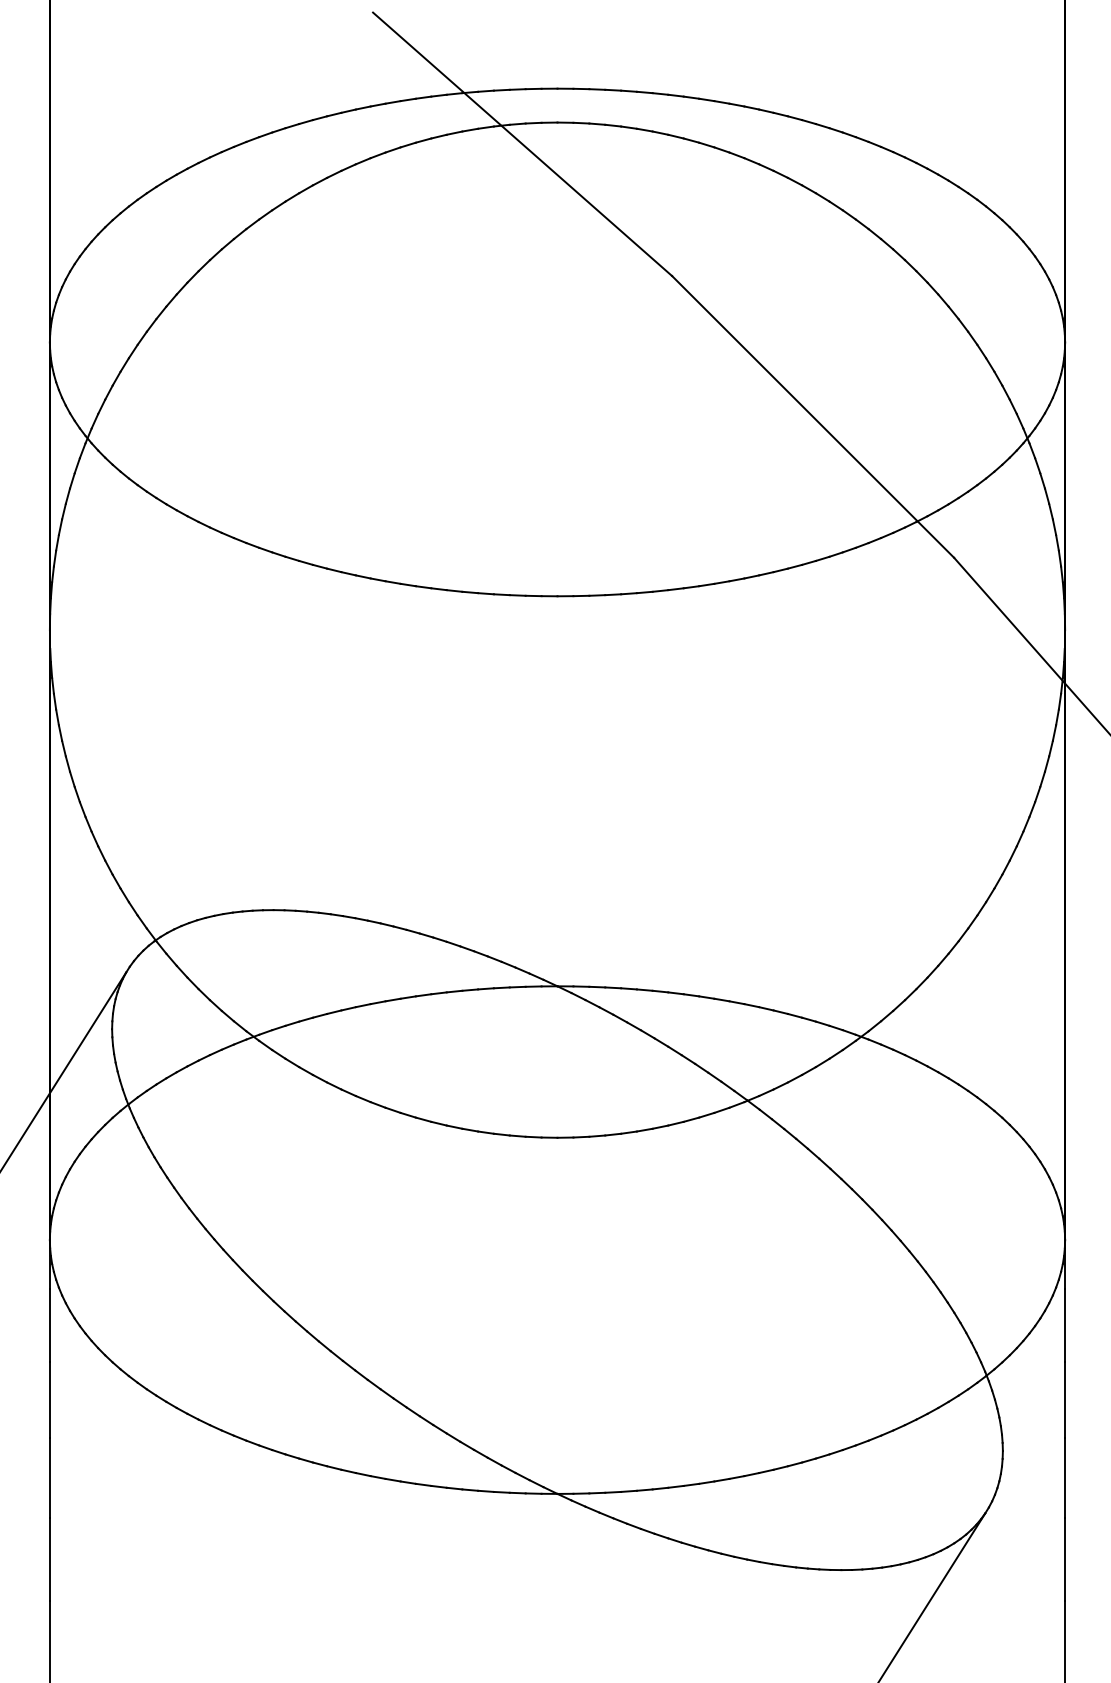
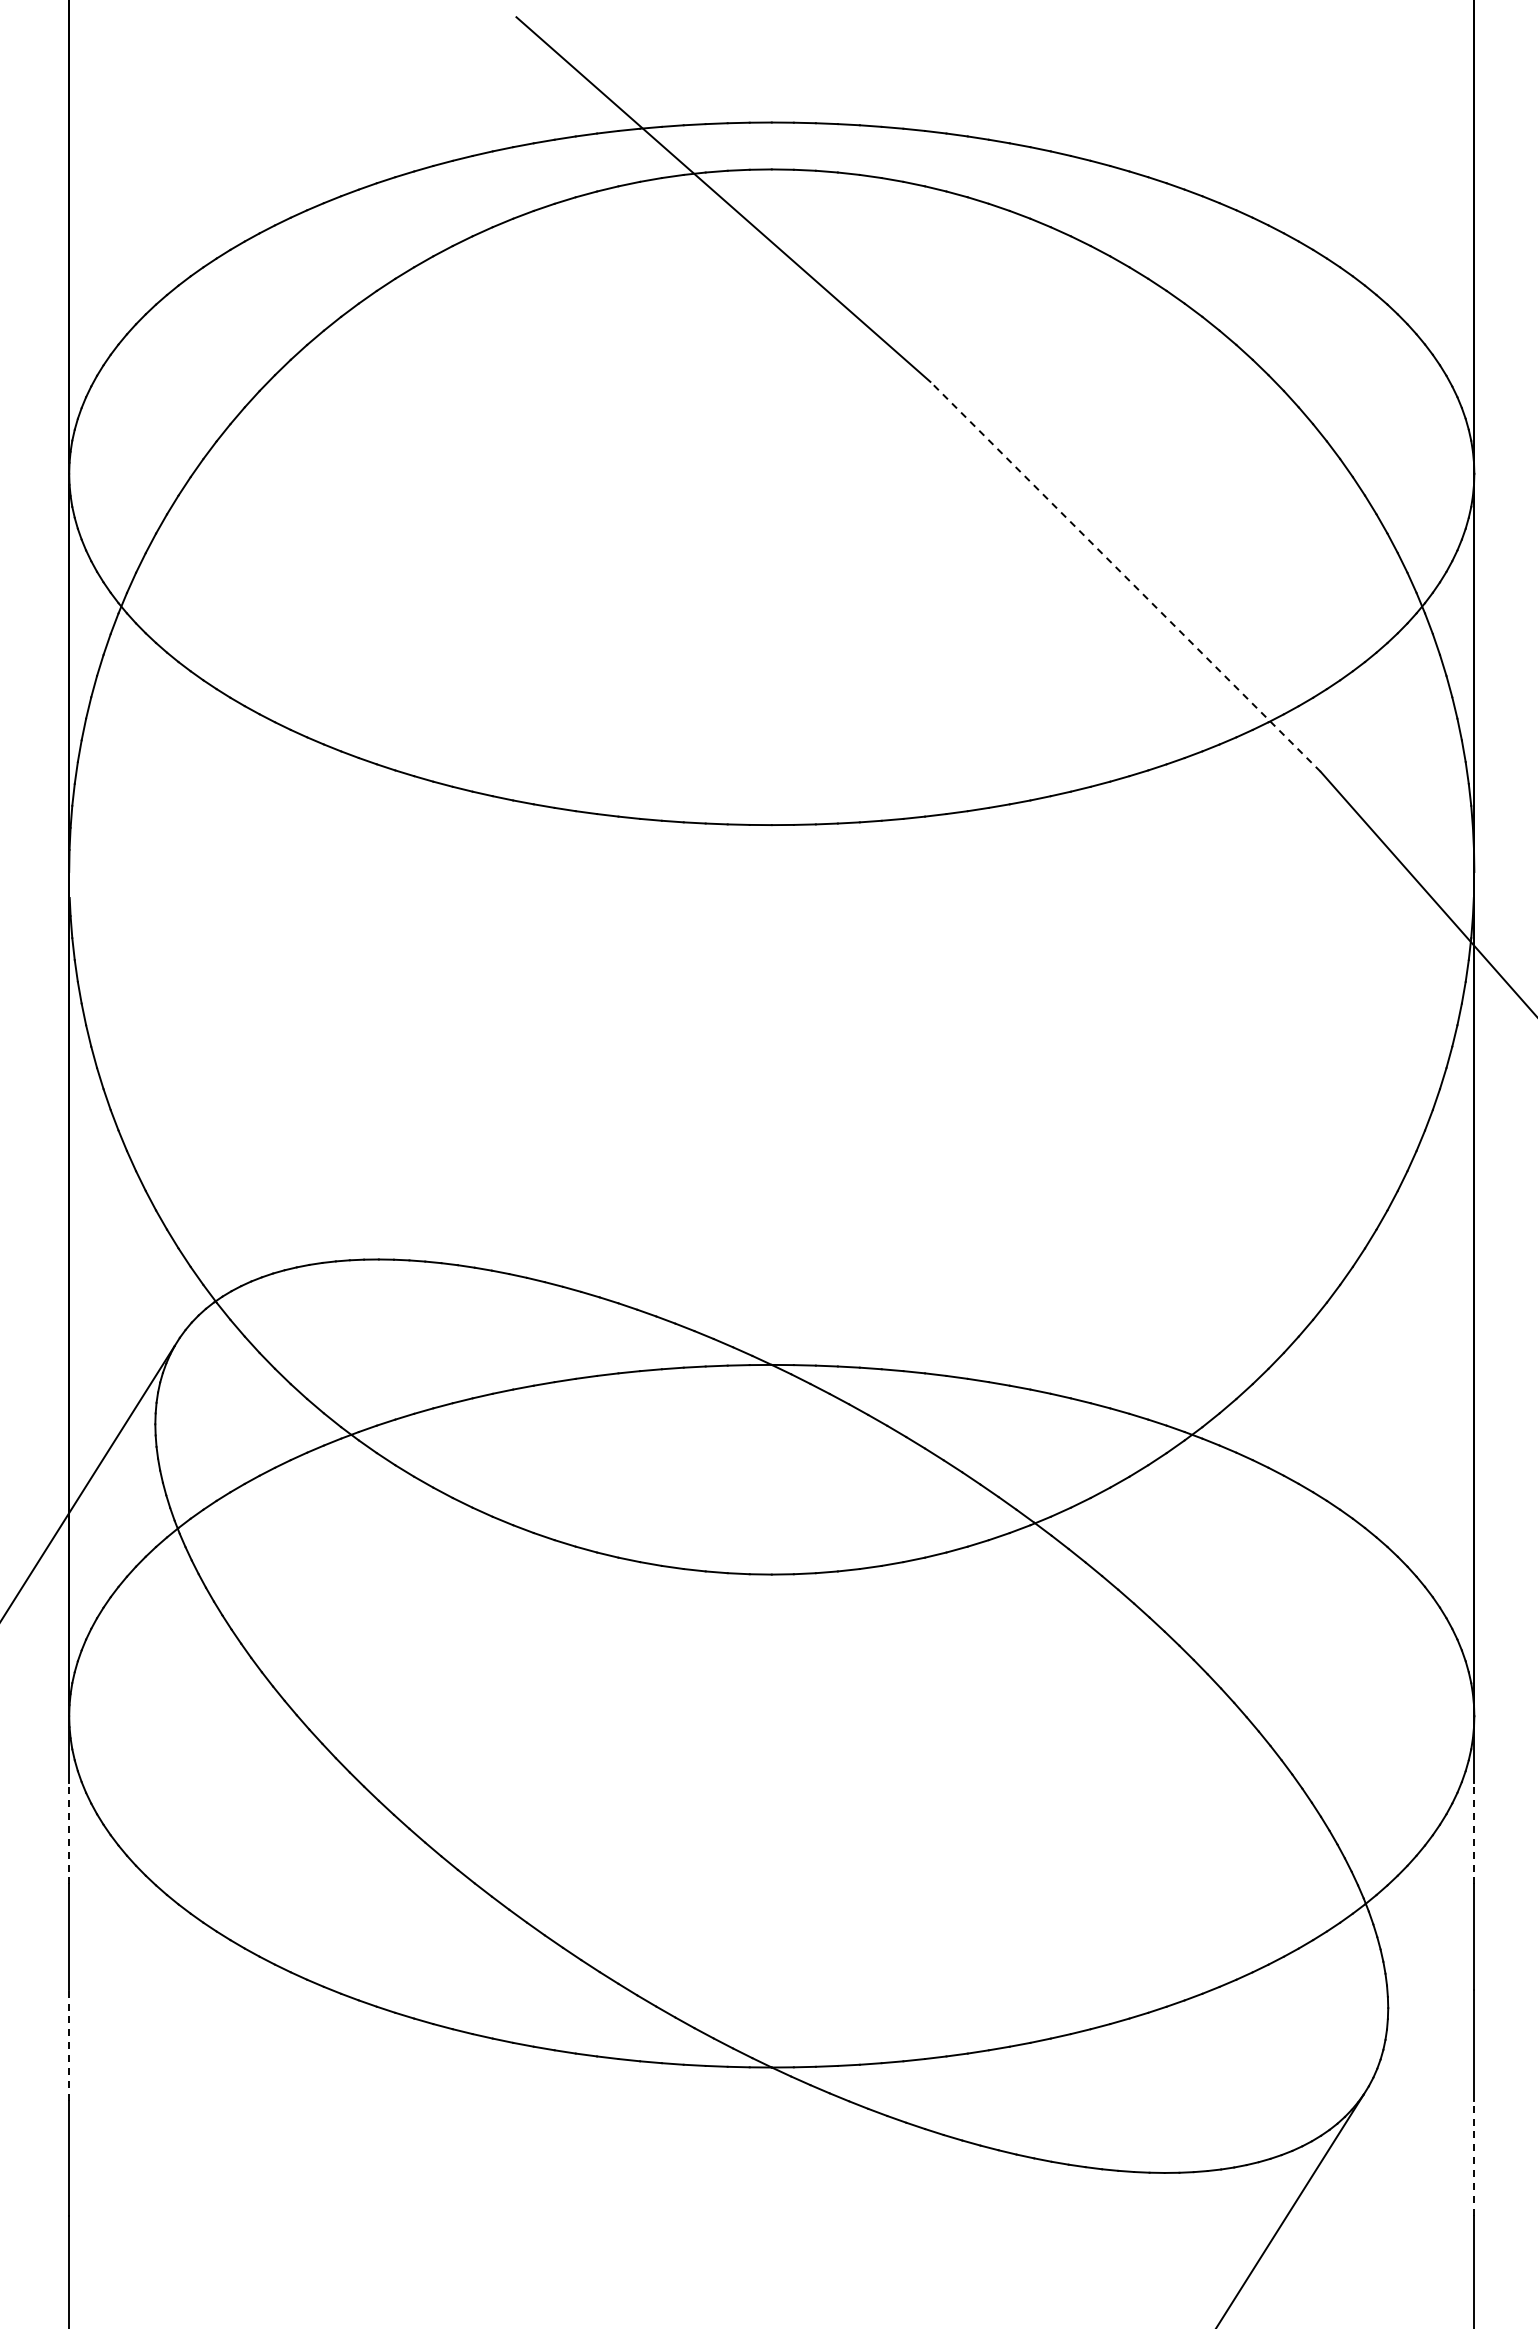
line: (813, 416) -> (1125, 576), solid -> dashed
line: (50, 1324) -> (69, 1833), solid -> dashed
line: (1065, 1324) -> (1474, 1833), solid -> dashed
line: (50, 1477) -> (69, 2044), solid -> dashed
line: (1065, 1558) -> (1474, 2157), solid -> dashed

